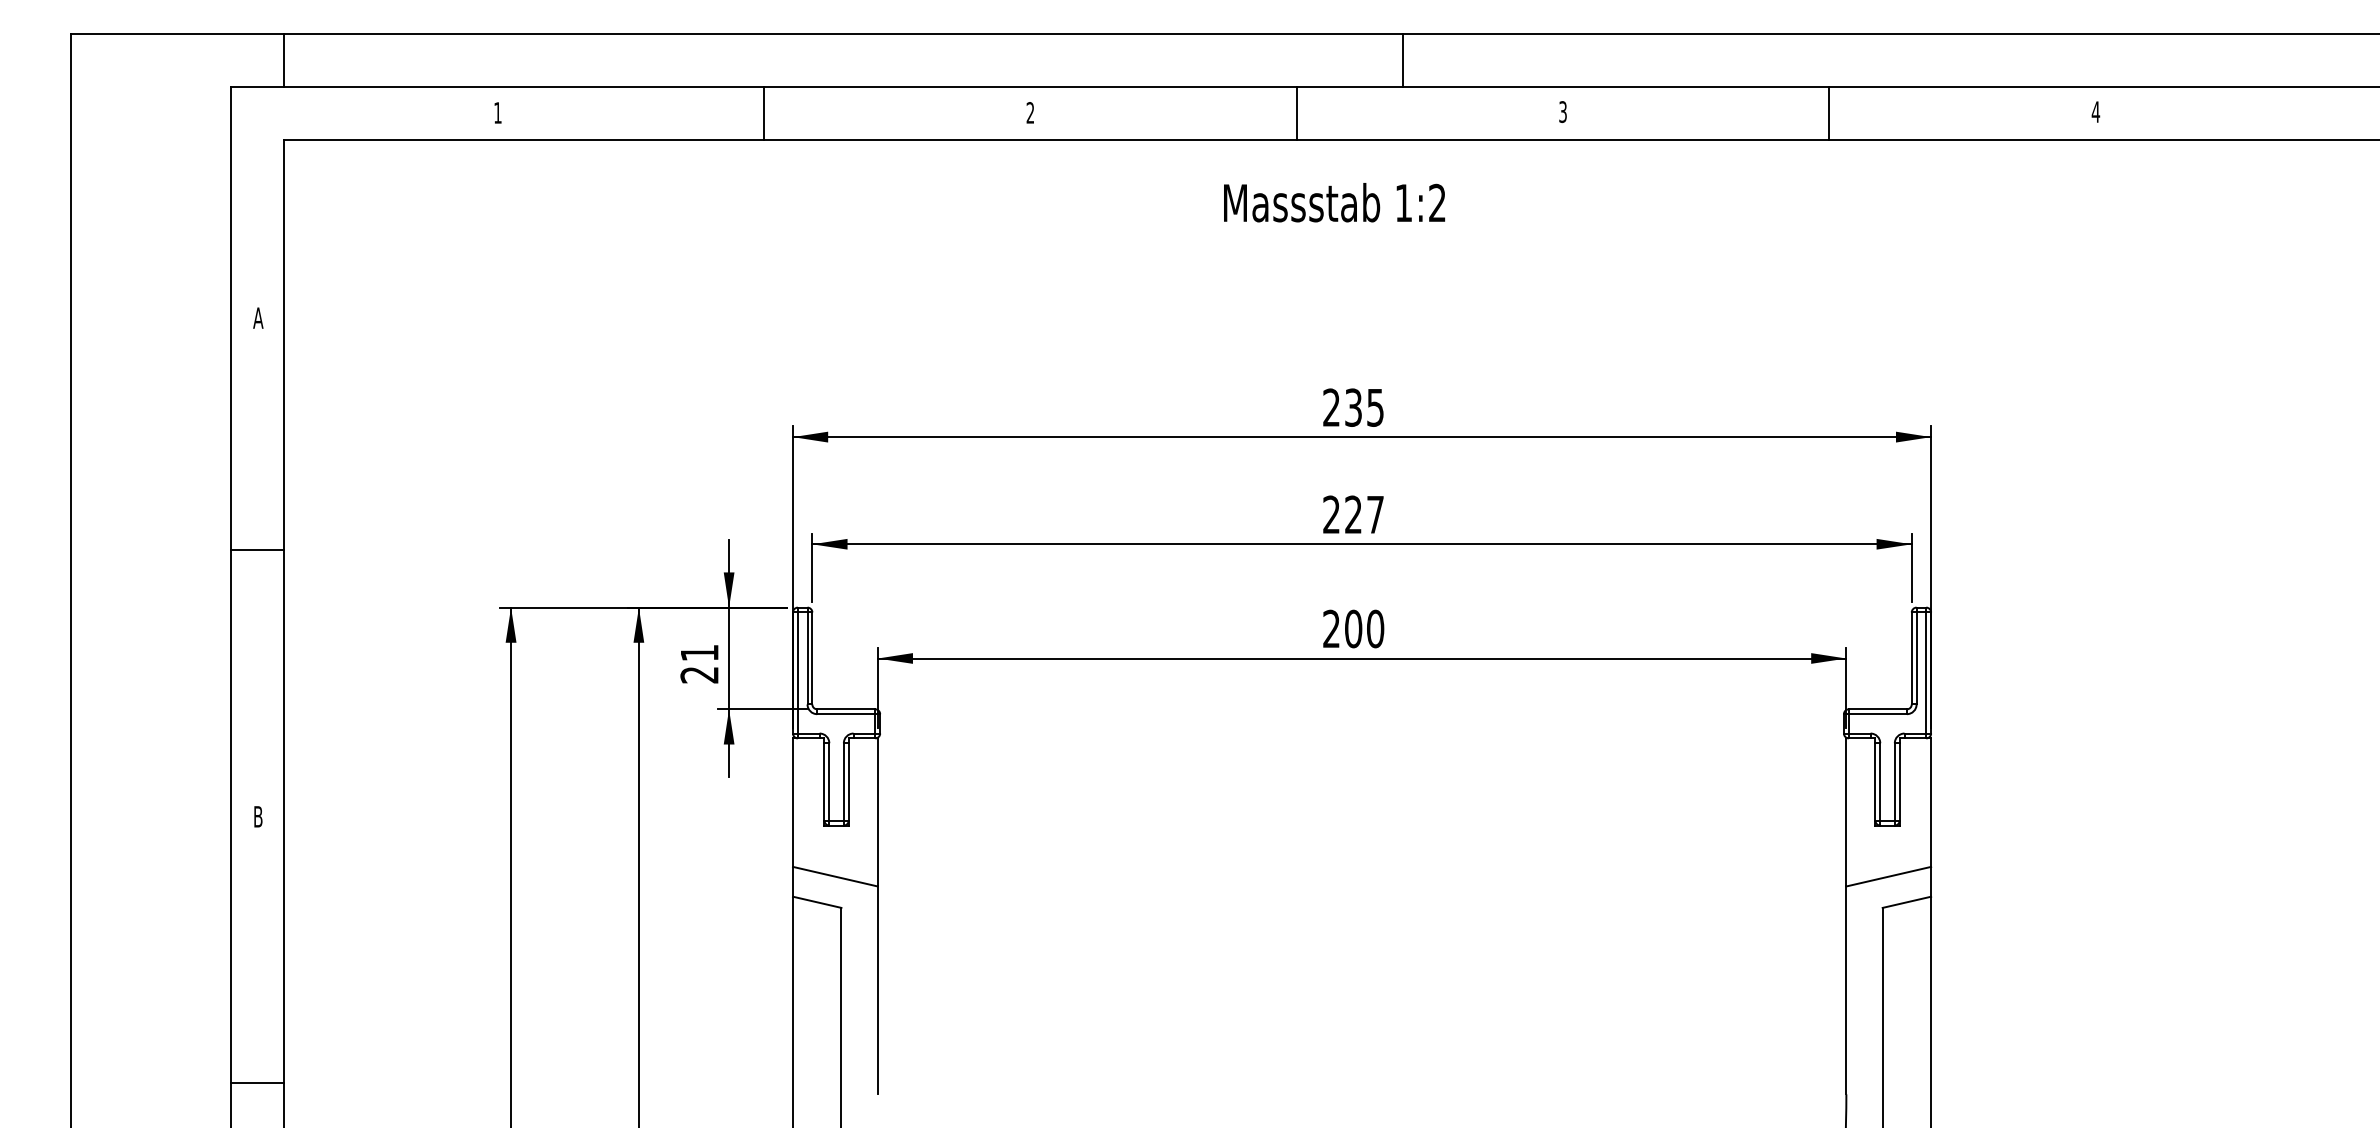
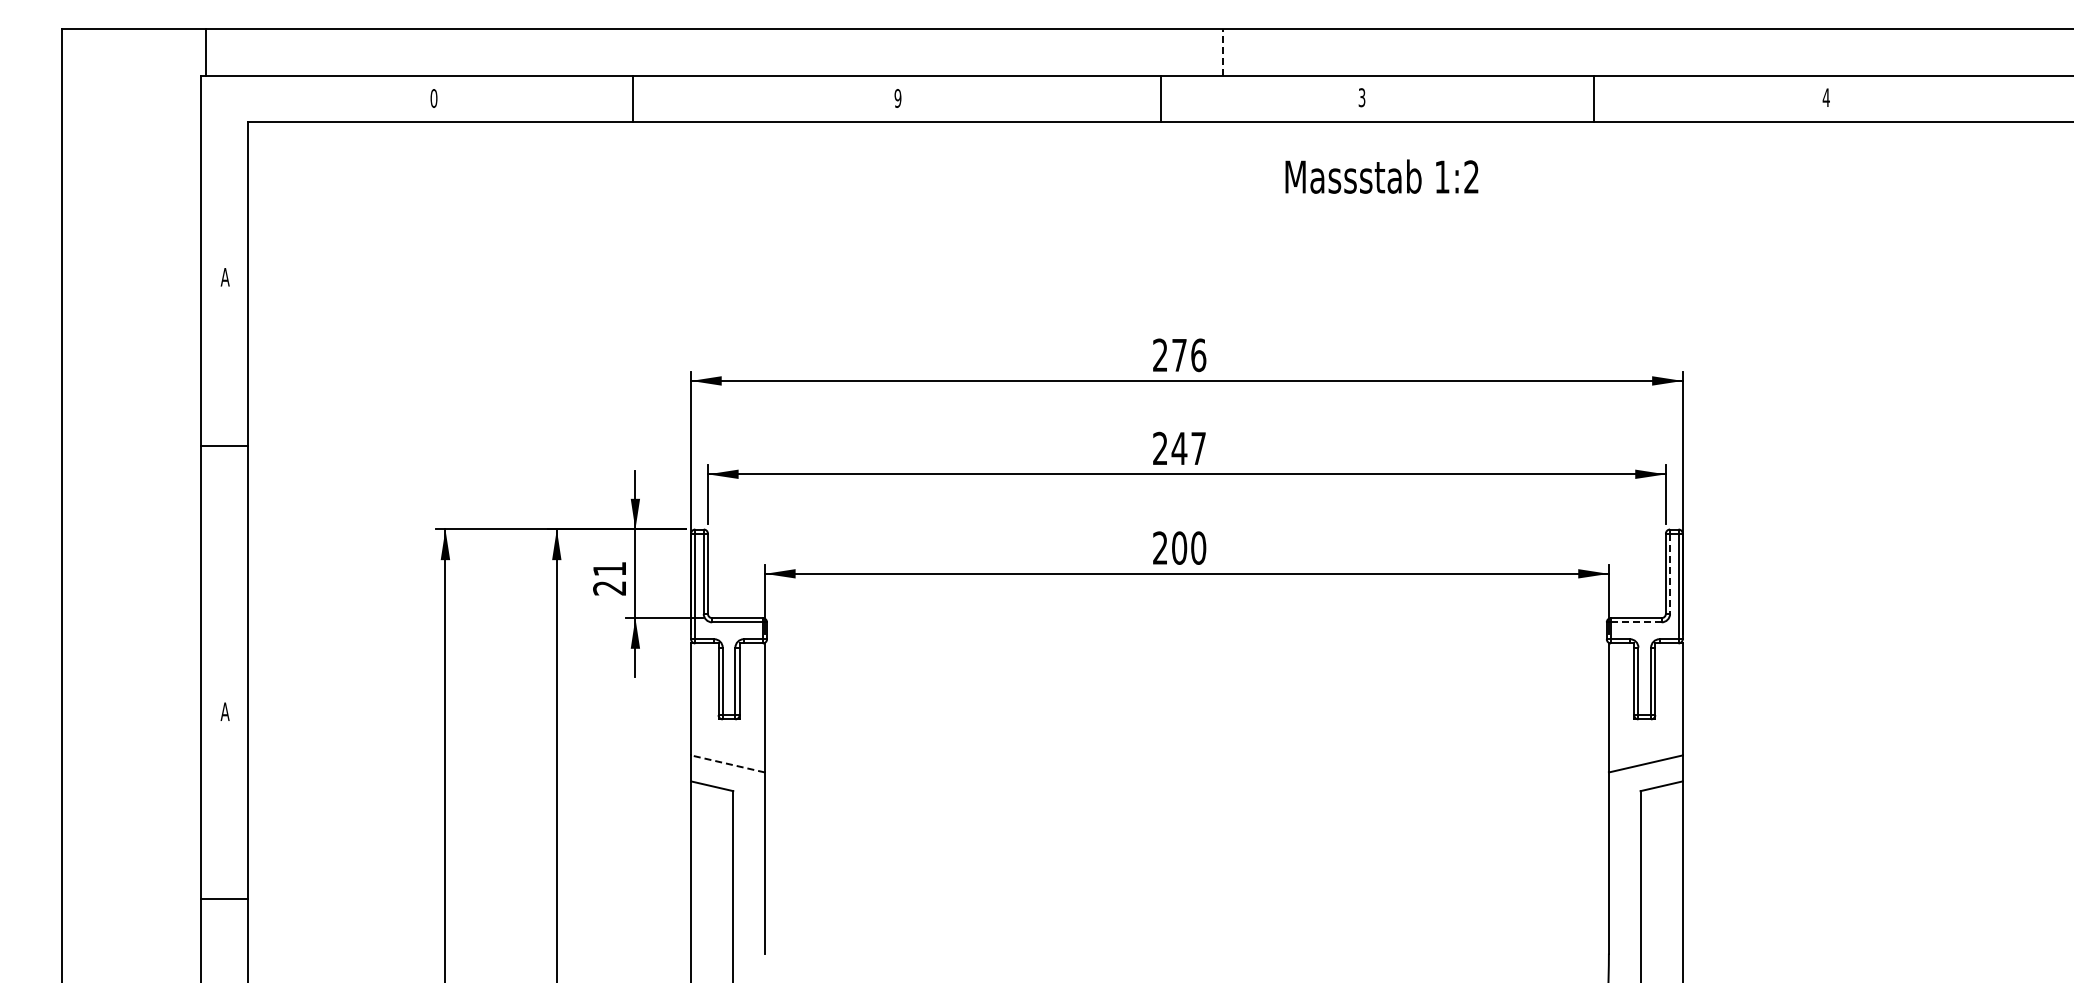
line: (283, 60) -> (205, 52), moved
line: (1402, 60) -> (1222, 52), solid -> dashed
text: (497, 112) -> (433, 98), 1 -> 0
line: (763, 112) -> (632, 98), moved
text: (1029, 112) -> (897, 98), 2 -> 9
line: (1296, 112) -> (1160, 98), moved
text: (1334, 202) -> (1381, 176), moved
text: (1365, 407) -> (1189, 355), 235 -> 276
text: (1353, 513) -> (1179, 447), 227 -> 247
line: (257, 550) -> (224, 445), moved
line: (1917, 659) -> (1670, 574), solid -> dashed
line: (1876, 714) -> (1635, 622), solid -> dashed
text: (257, 816) -> (224, 711), B -> A
line: (835, 876) -> (728, 763), solid -> dashed
line: (257, 1082) -> (224, 898), moved

